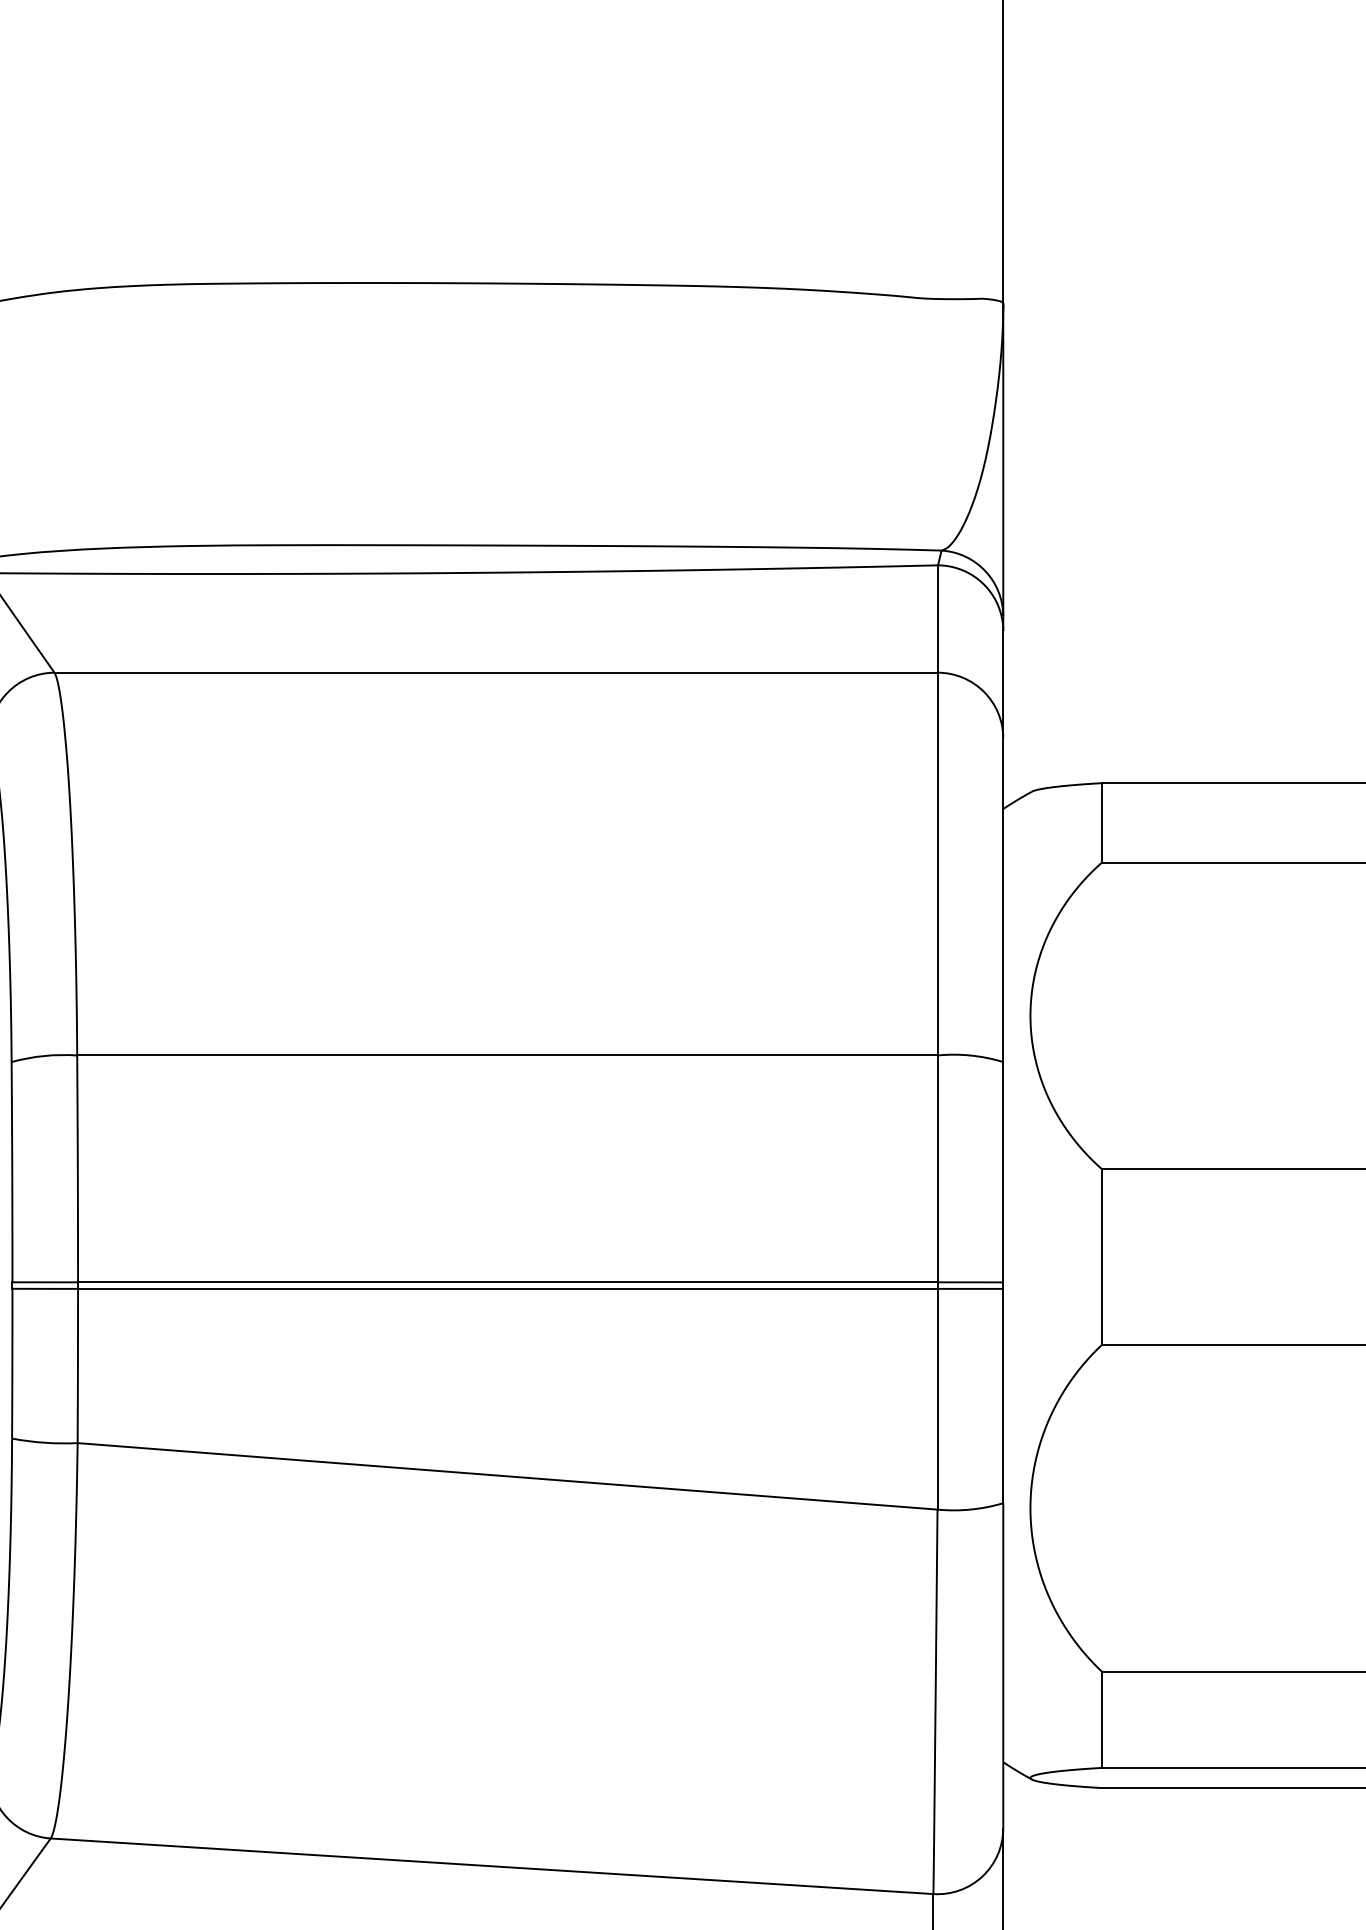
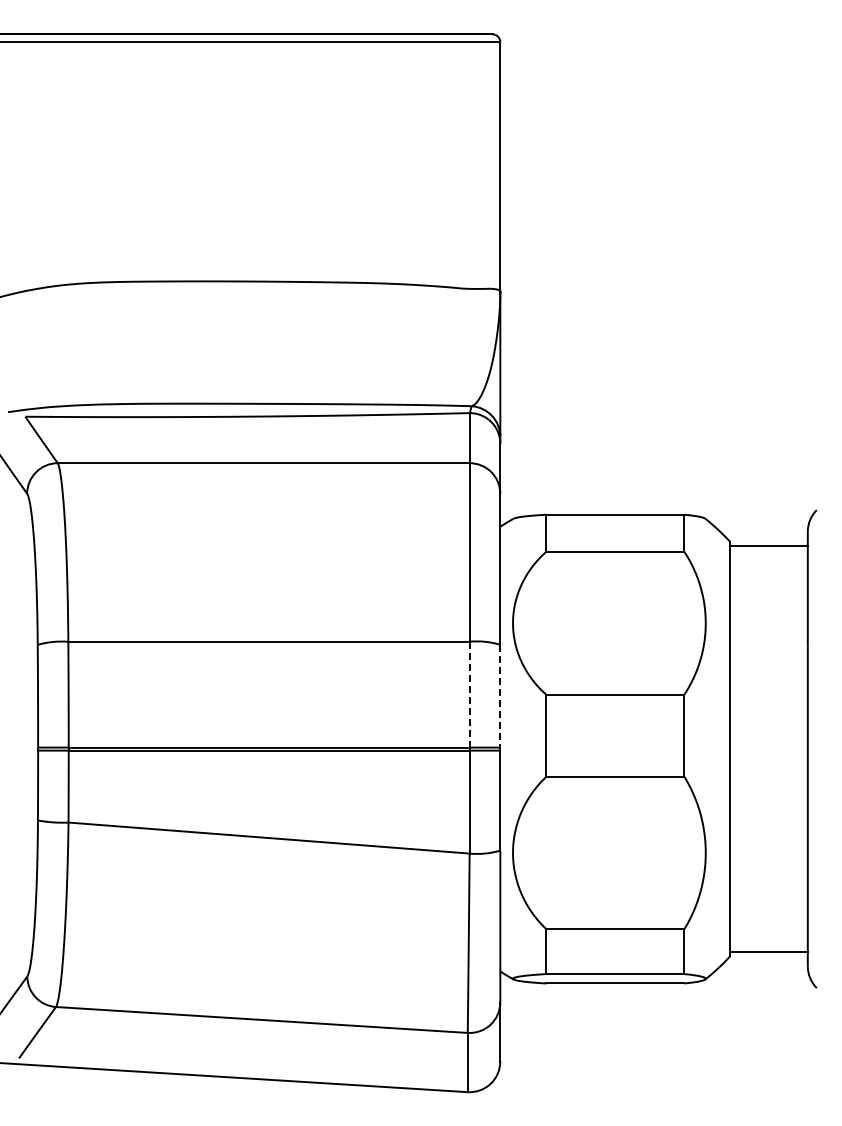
line: (937, 1168) -> (469, 694), solid -> dashed
line: (1003, 1172) -> (500, 696), solid -> dashed

